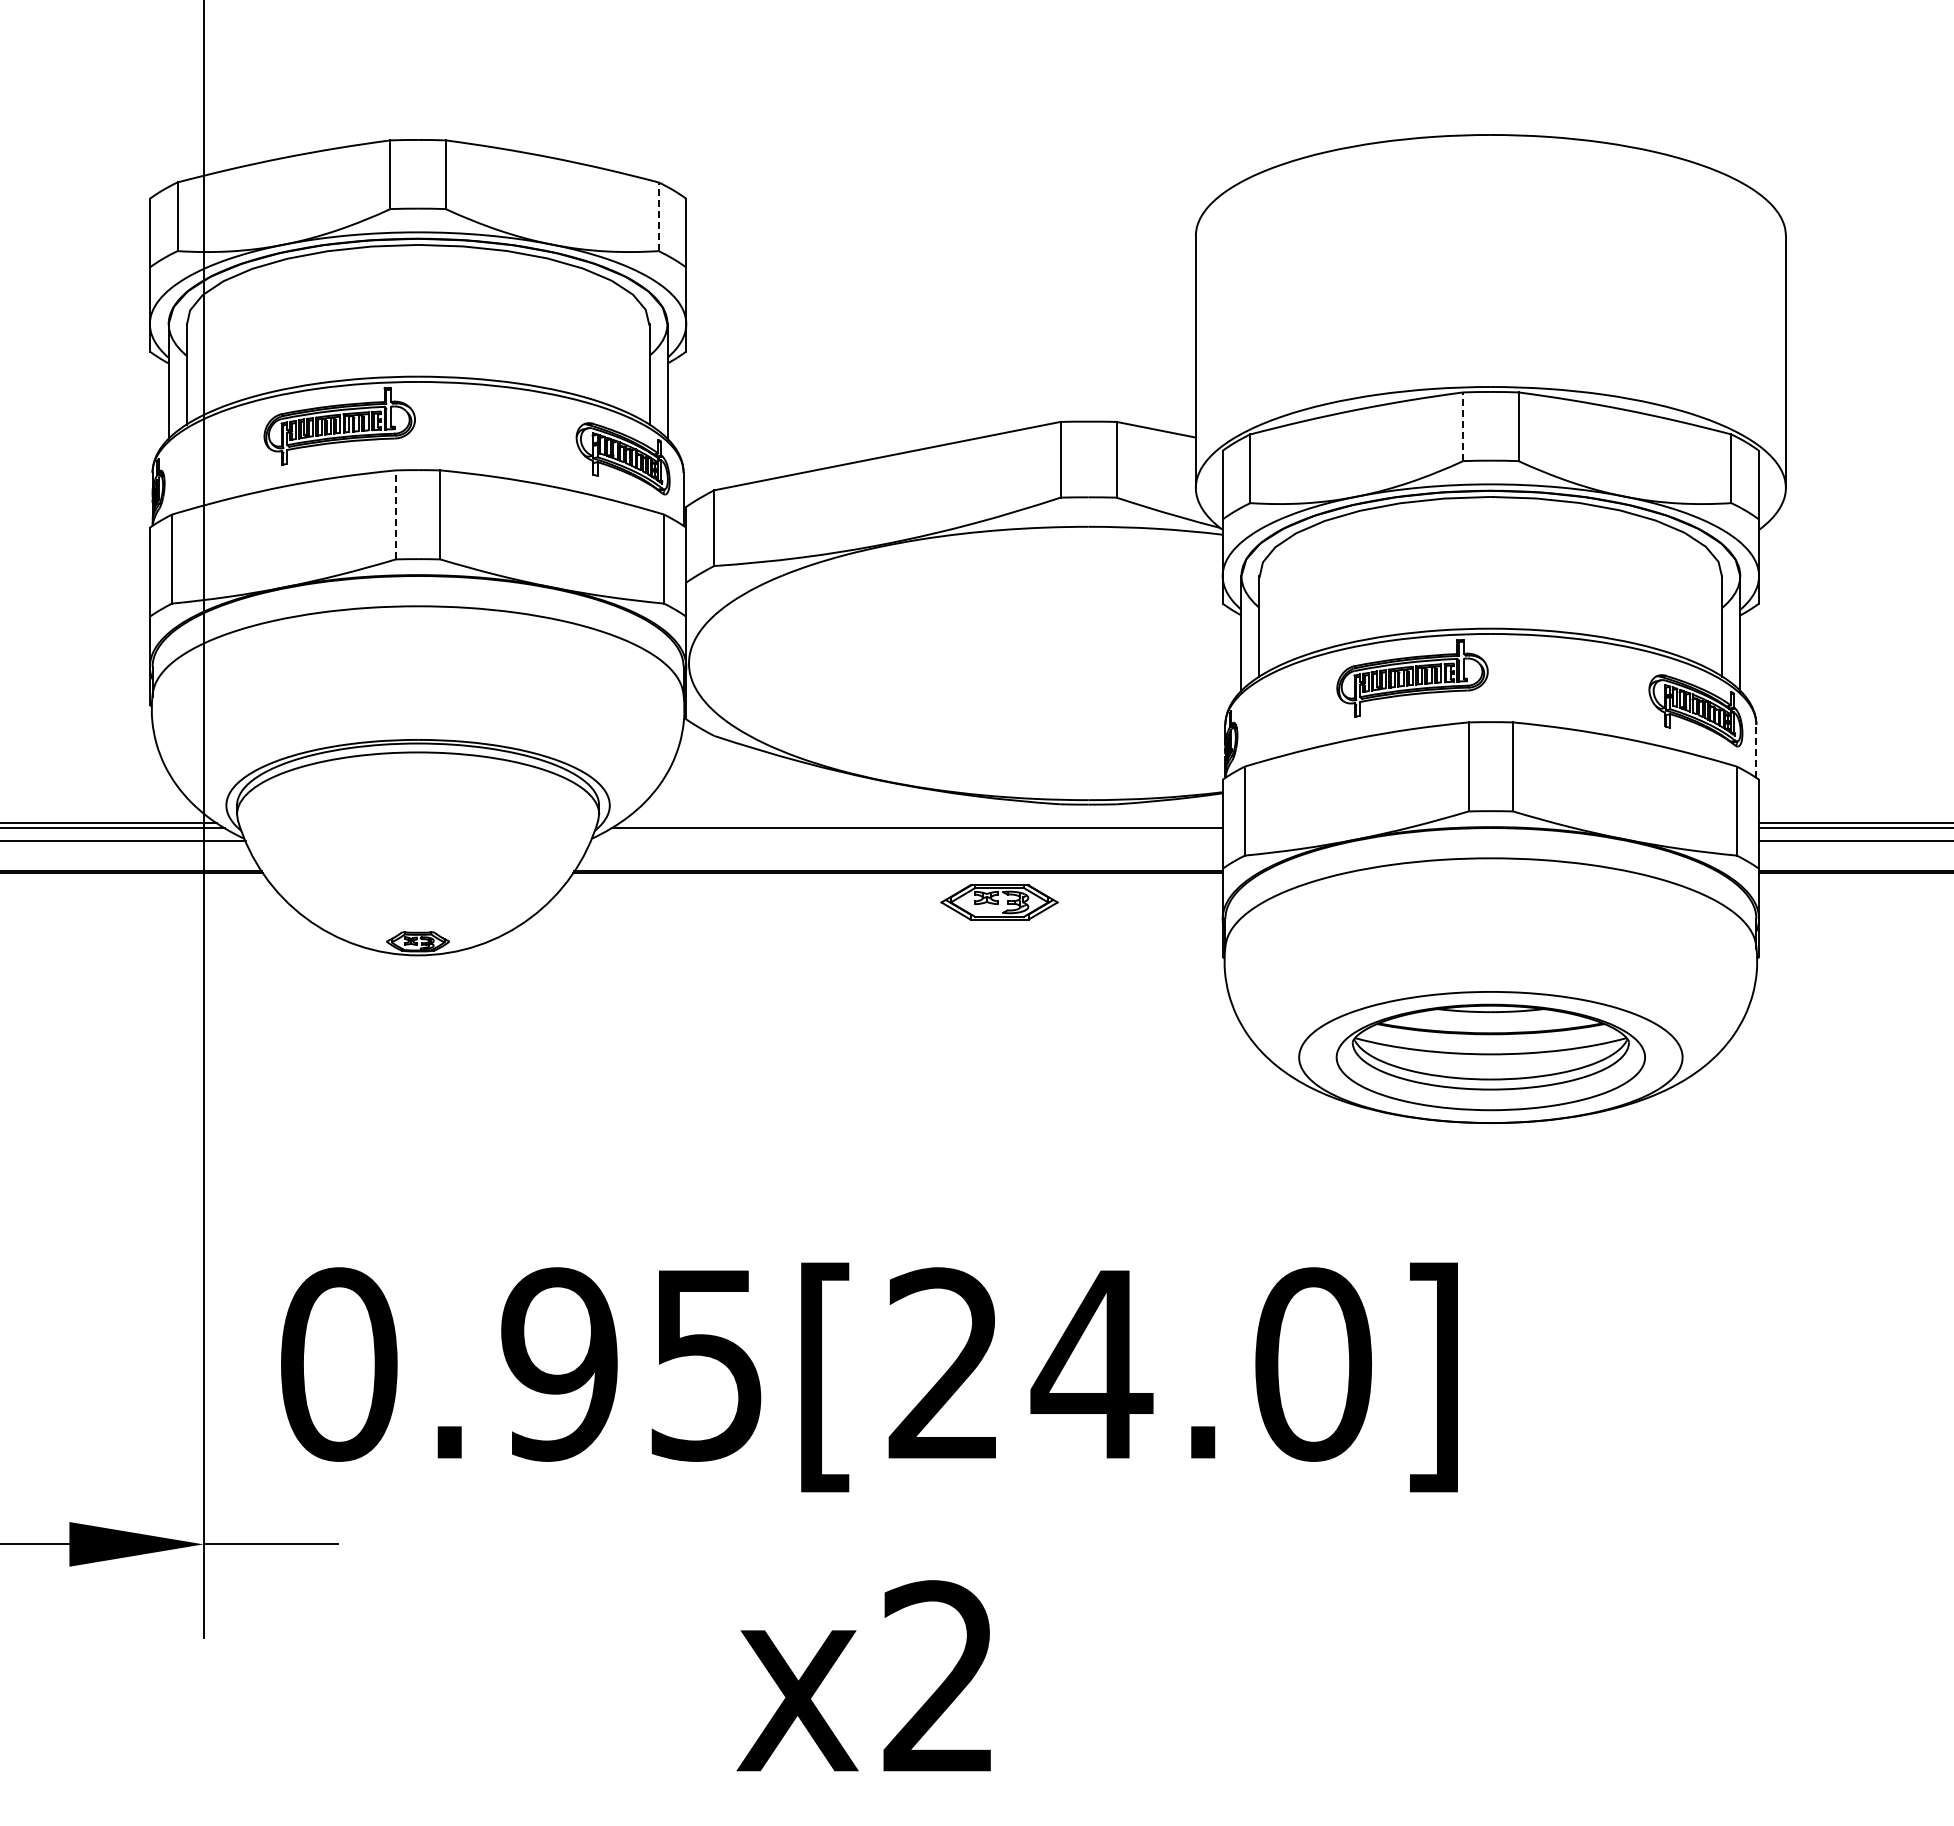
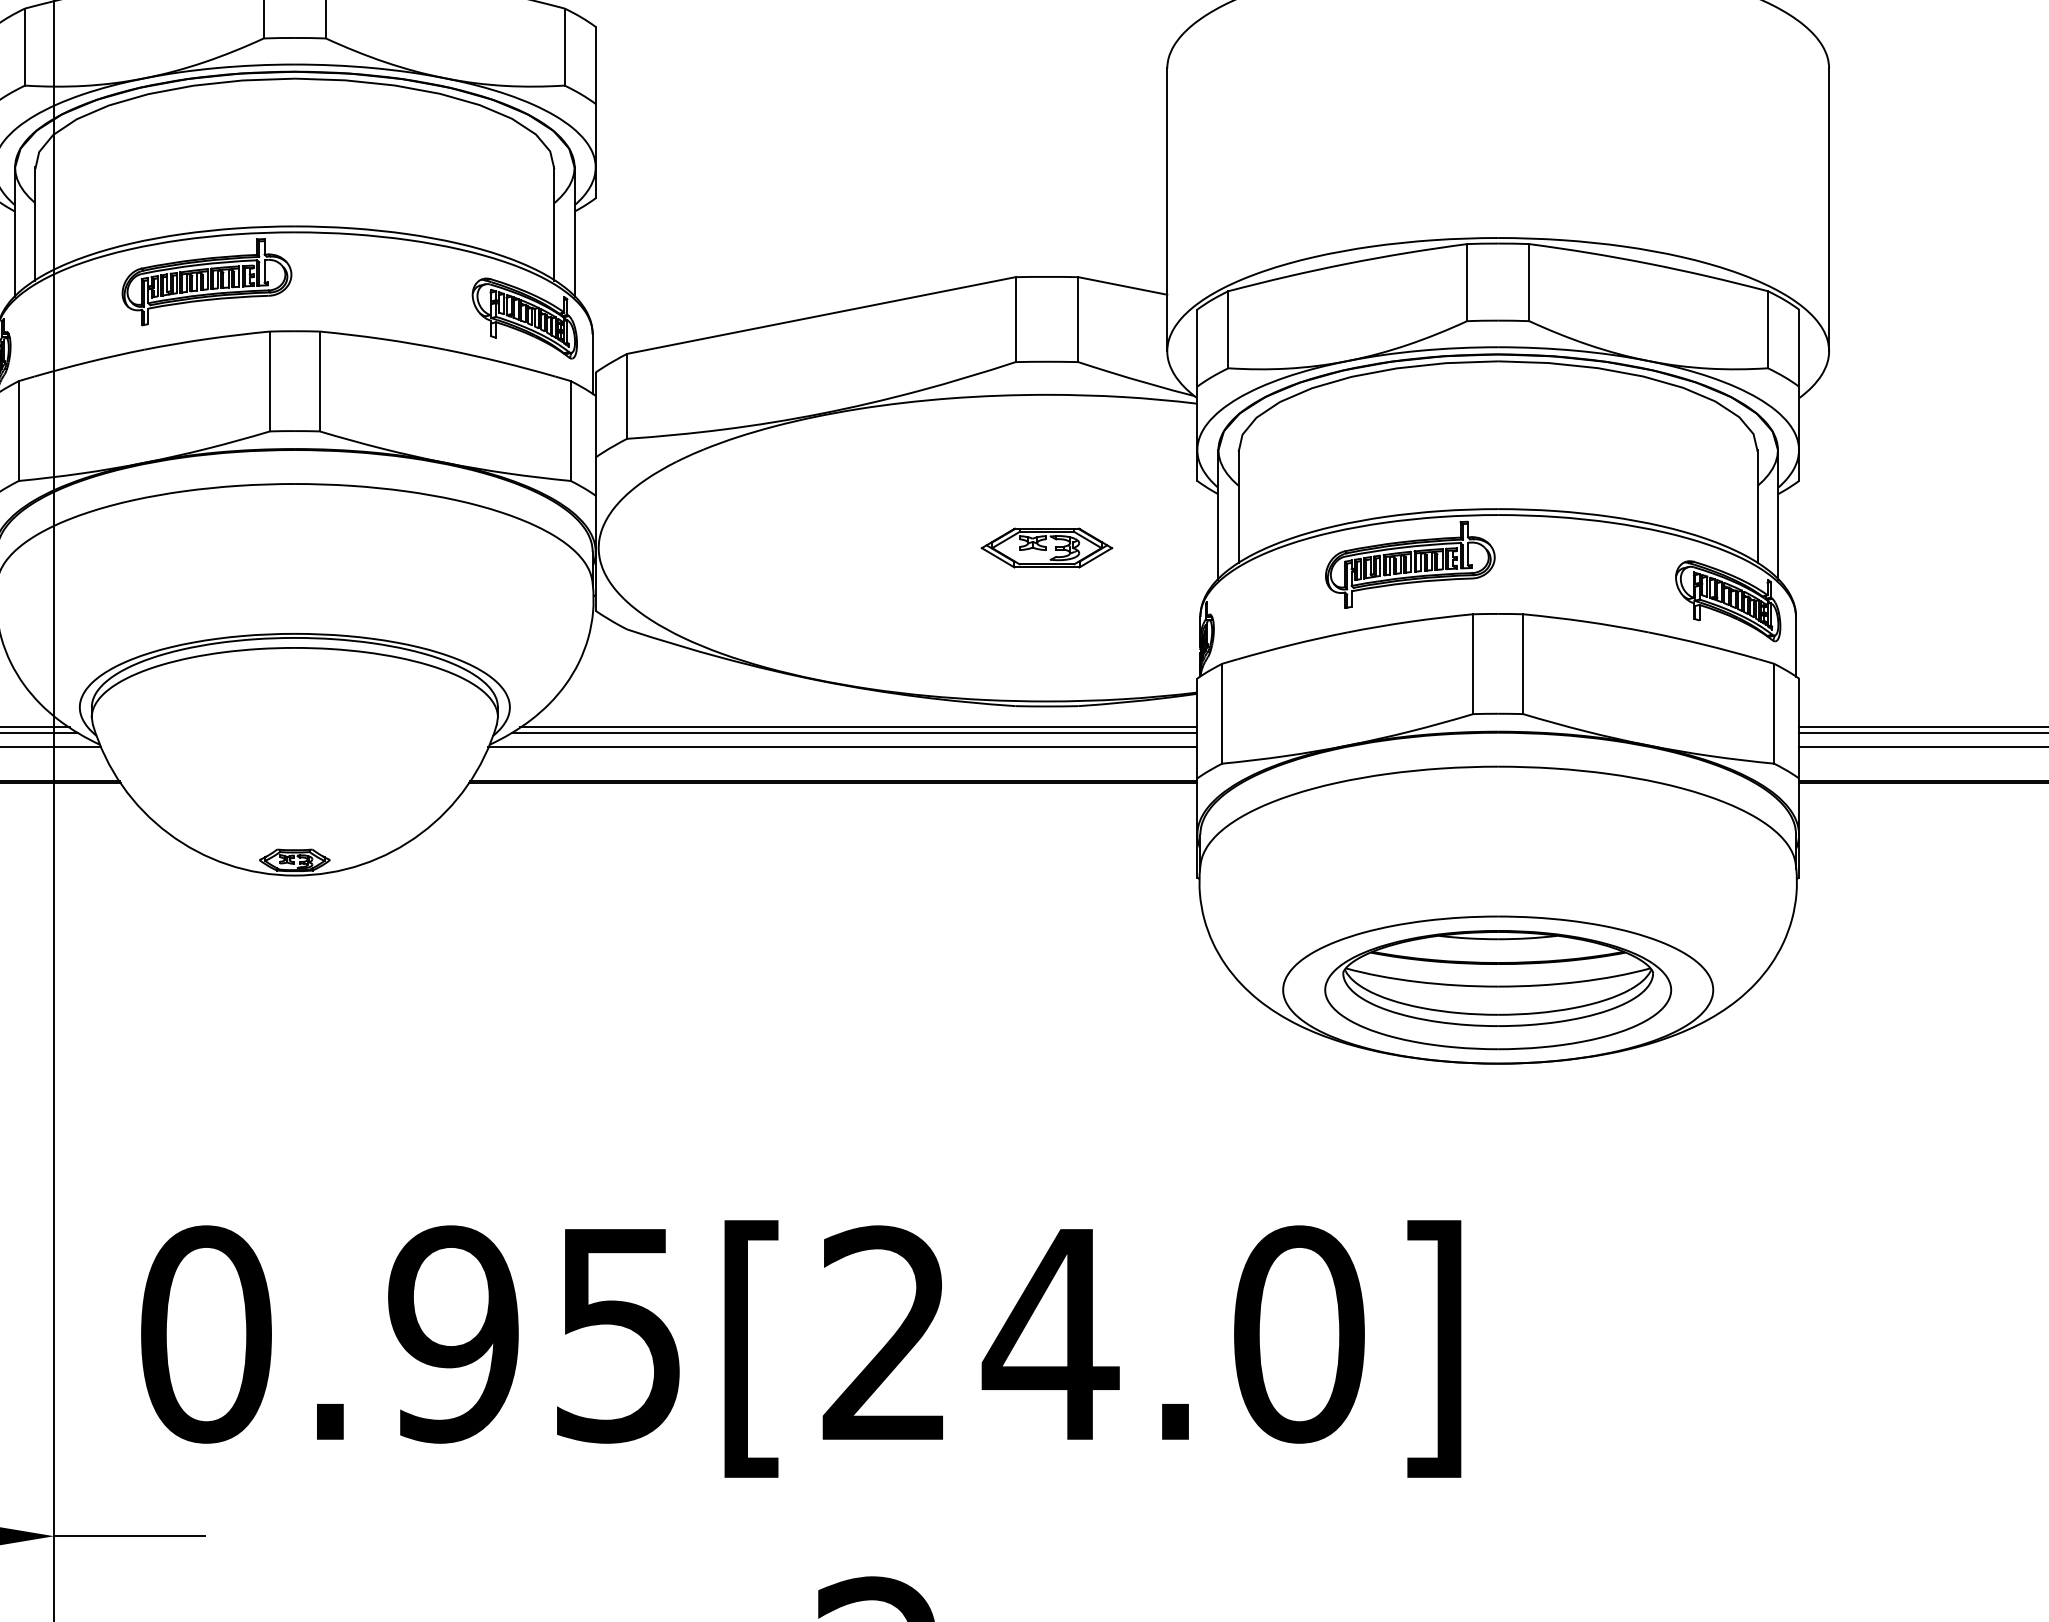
line: (658, 216) -> (564, 46), dashed -> solid
line: (1463, 426) -> (1467, 282), dashed -> solid
line: (395, 514) -> (269, 381), dashed -> solid
line: (1756, 751) -> (1796, 646), dashed -> solid
line: (920, 823) -> (858, 727), added
line: (906, 841) -> (842, 747), added
part: (999, 902) -> (1046, 548), moved

